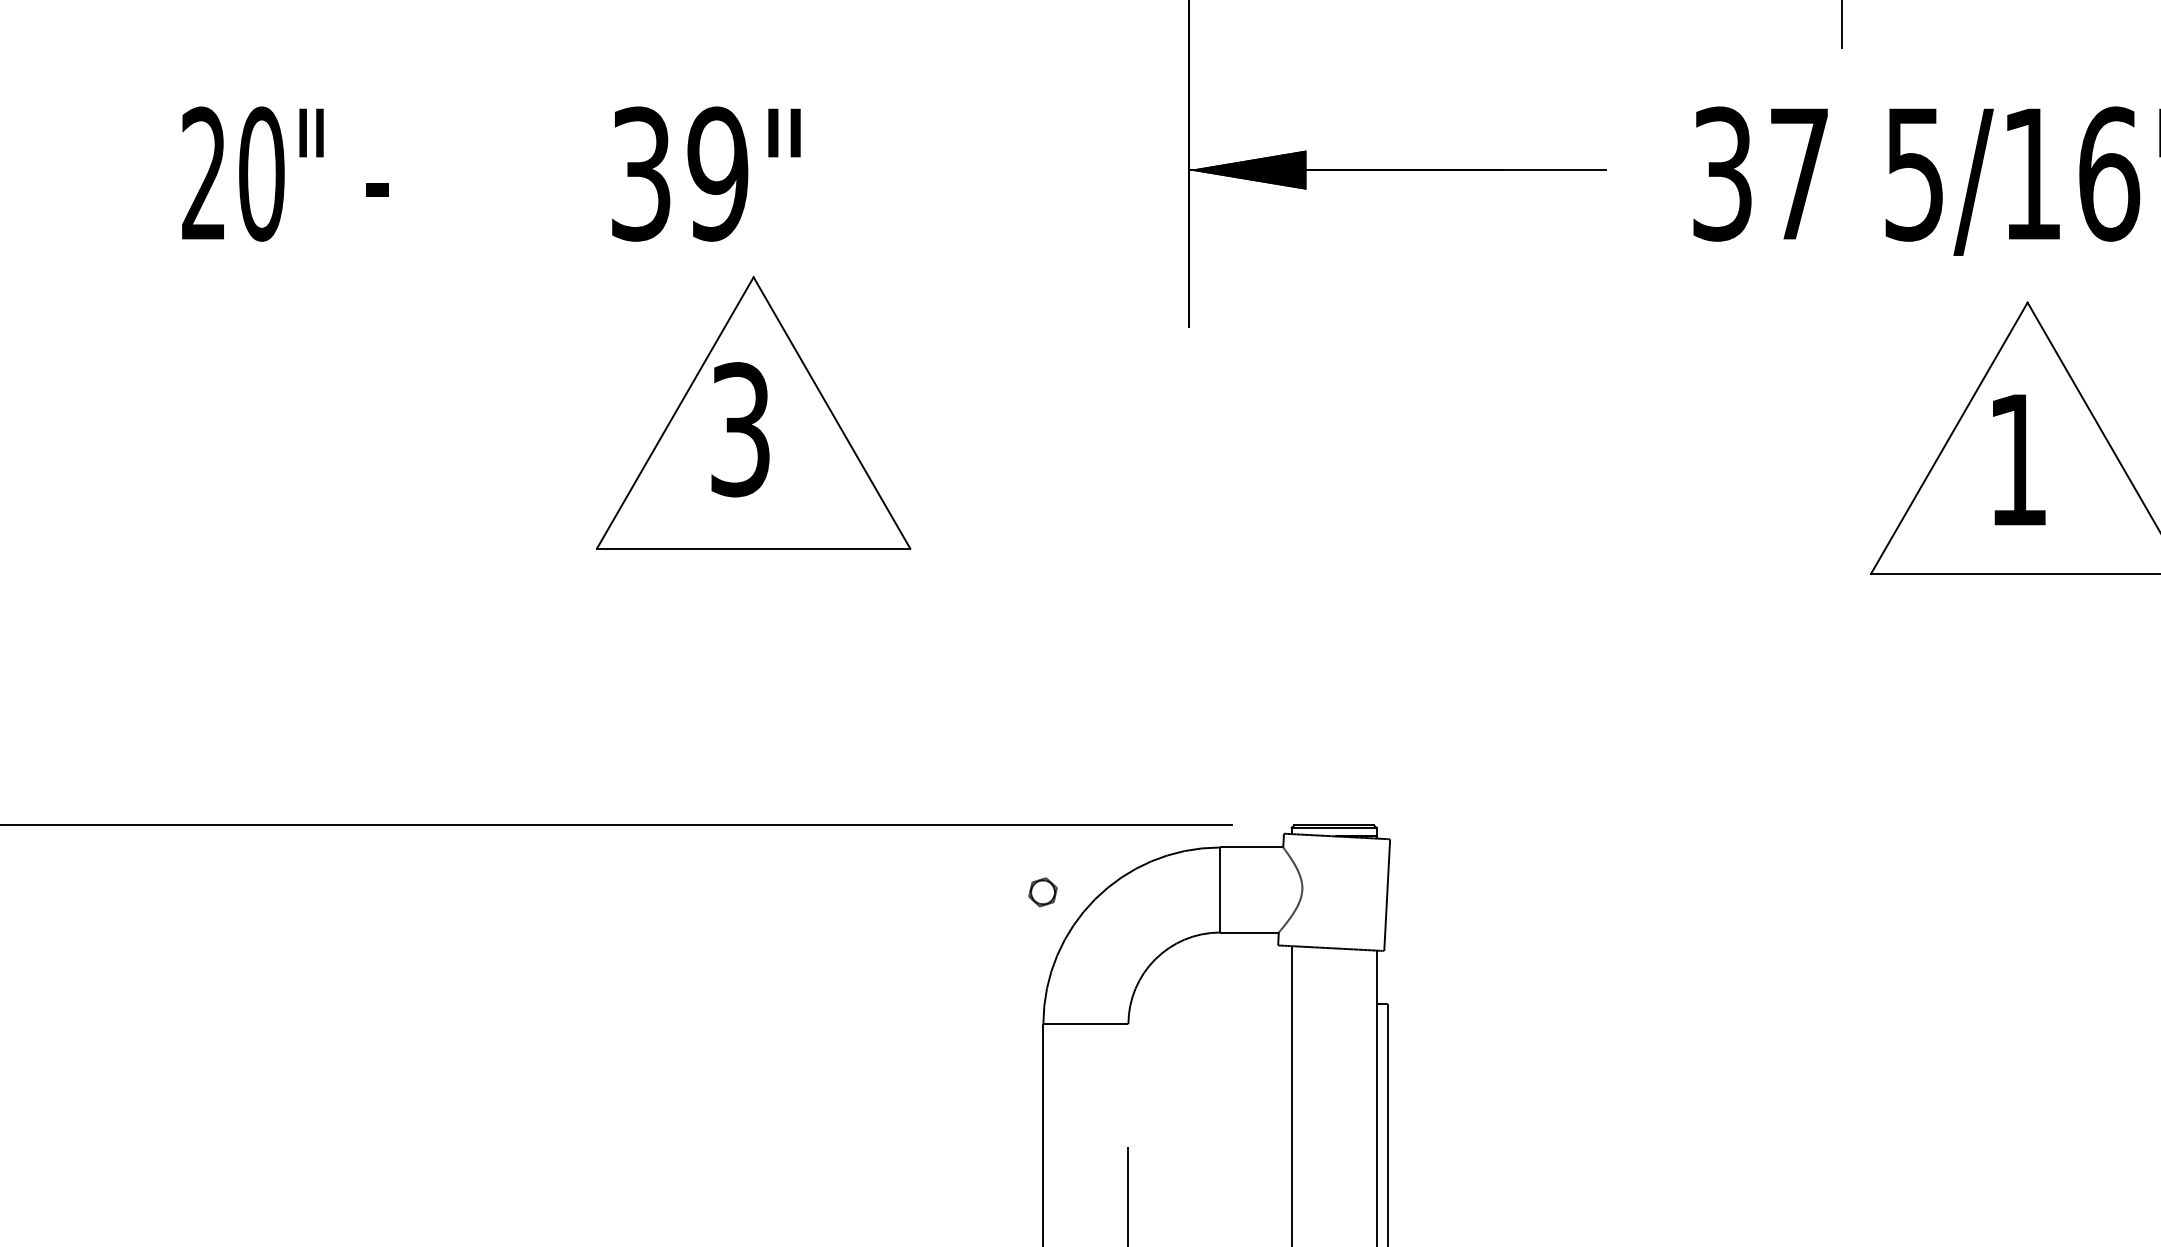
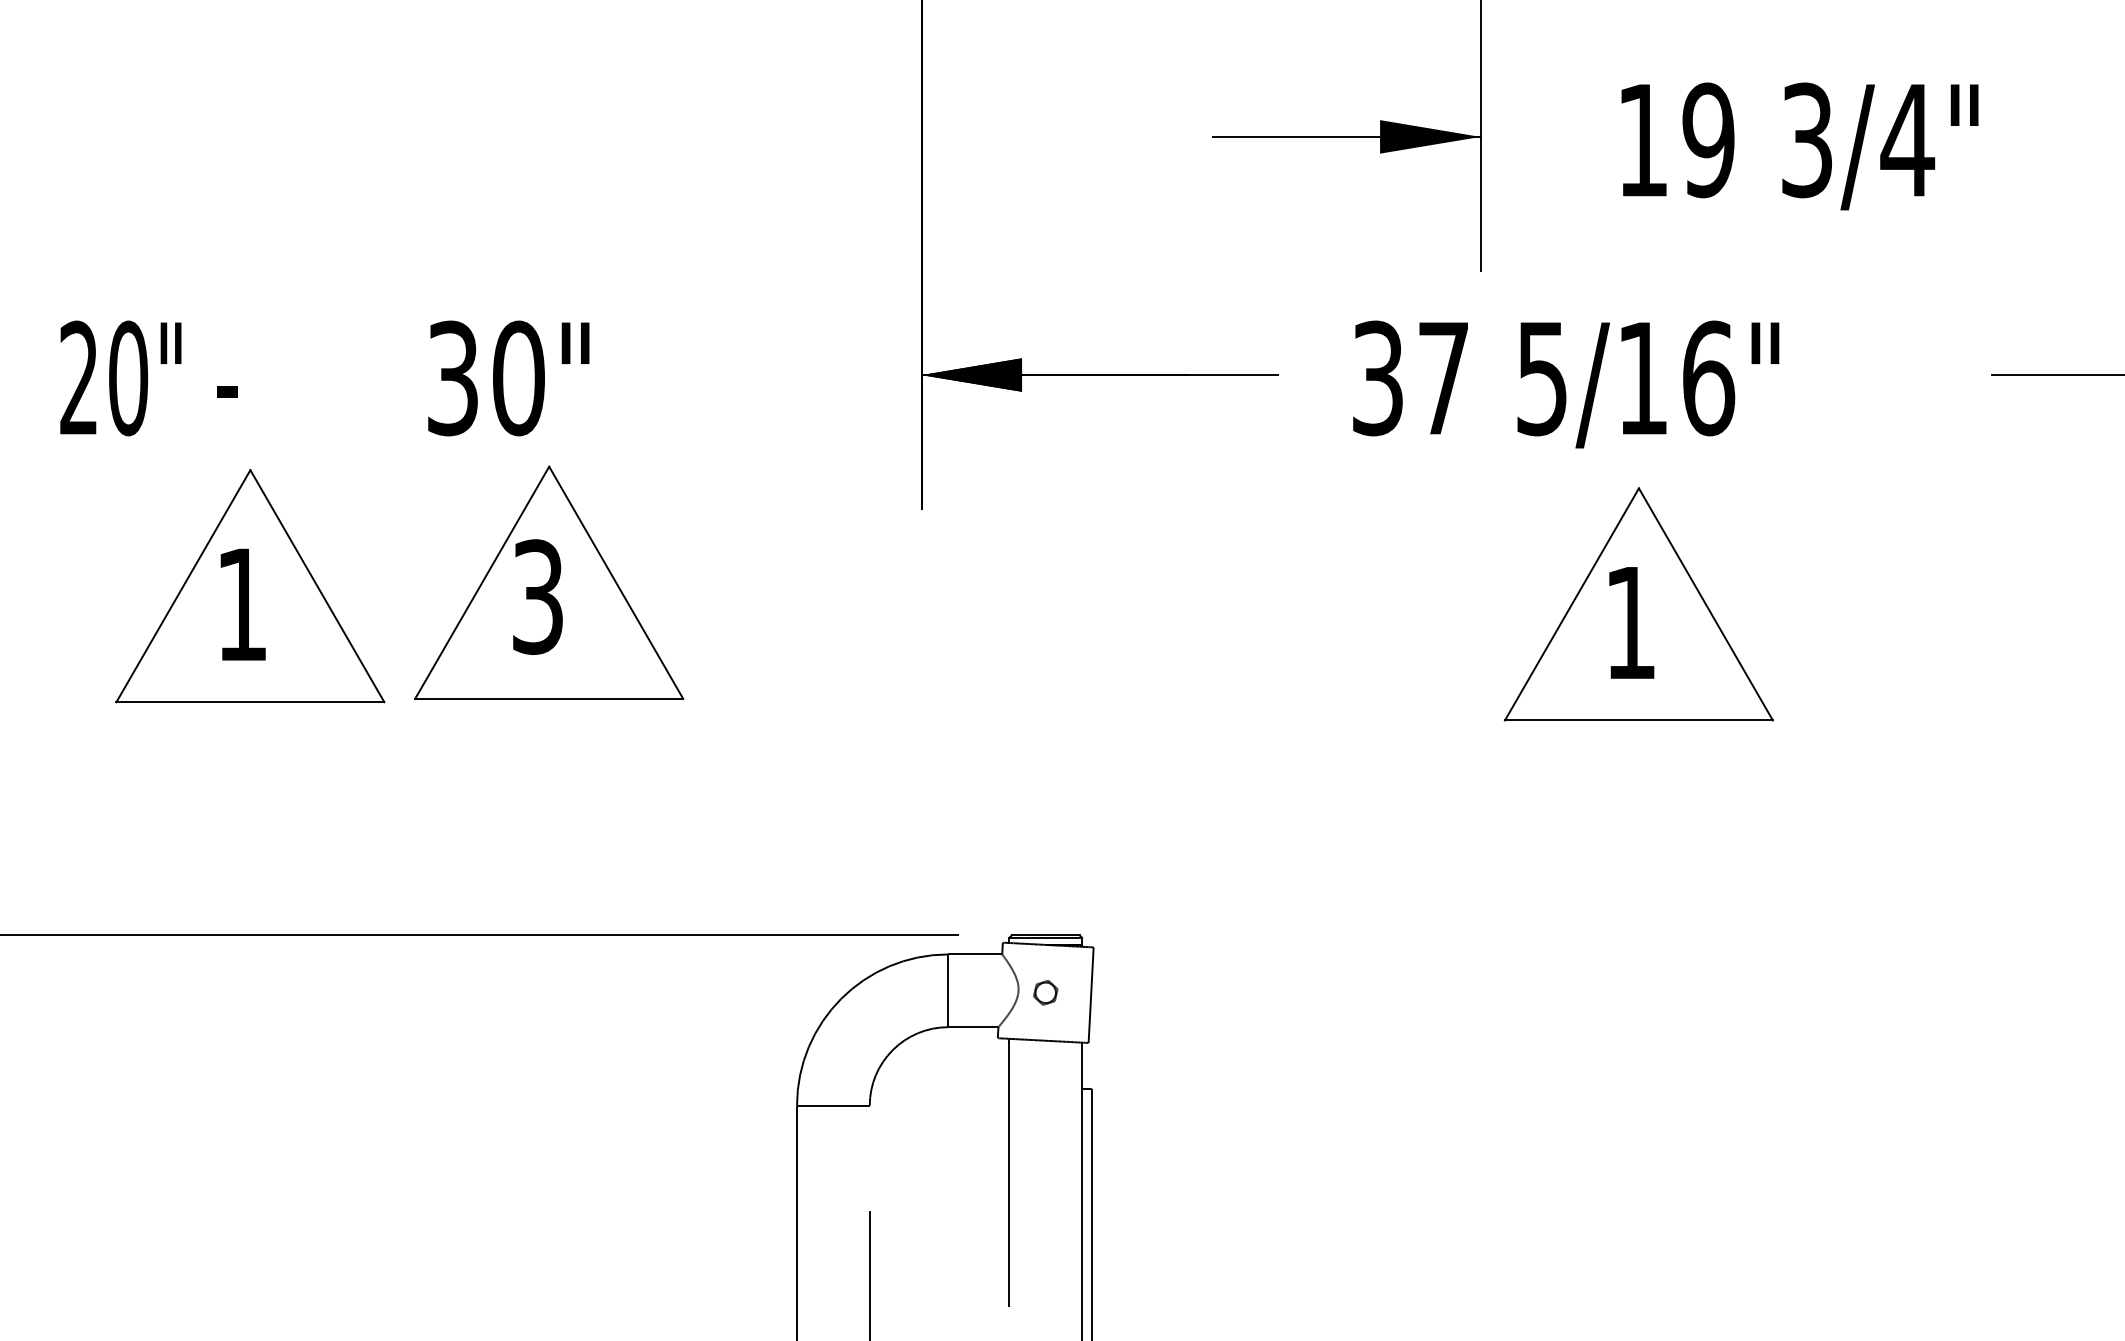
text: (717, 174) -> (518, 378), 39" -> 30"
part: (404, 417) -> (250, 586), added
part: (1042, 891) -> (1045, 992), moved

